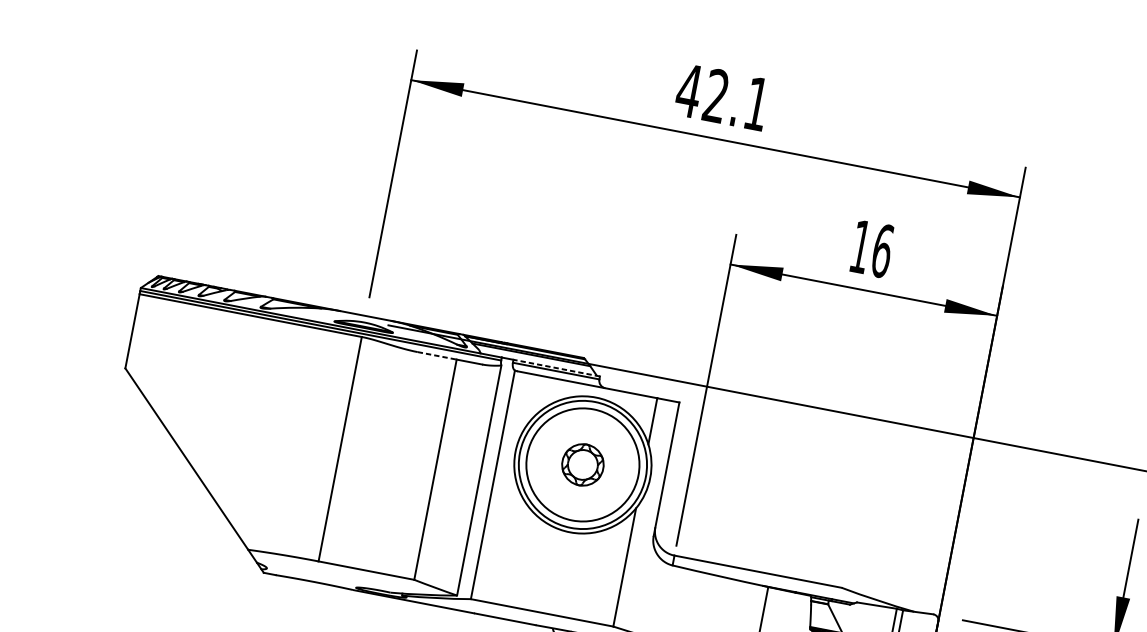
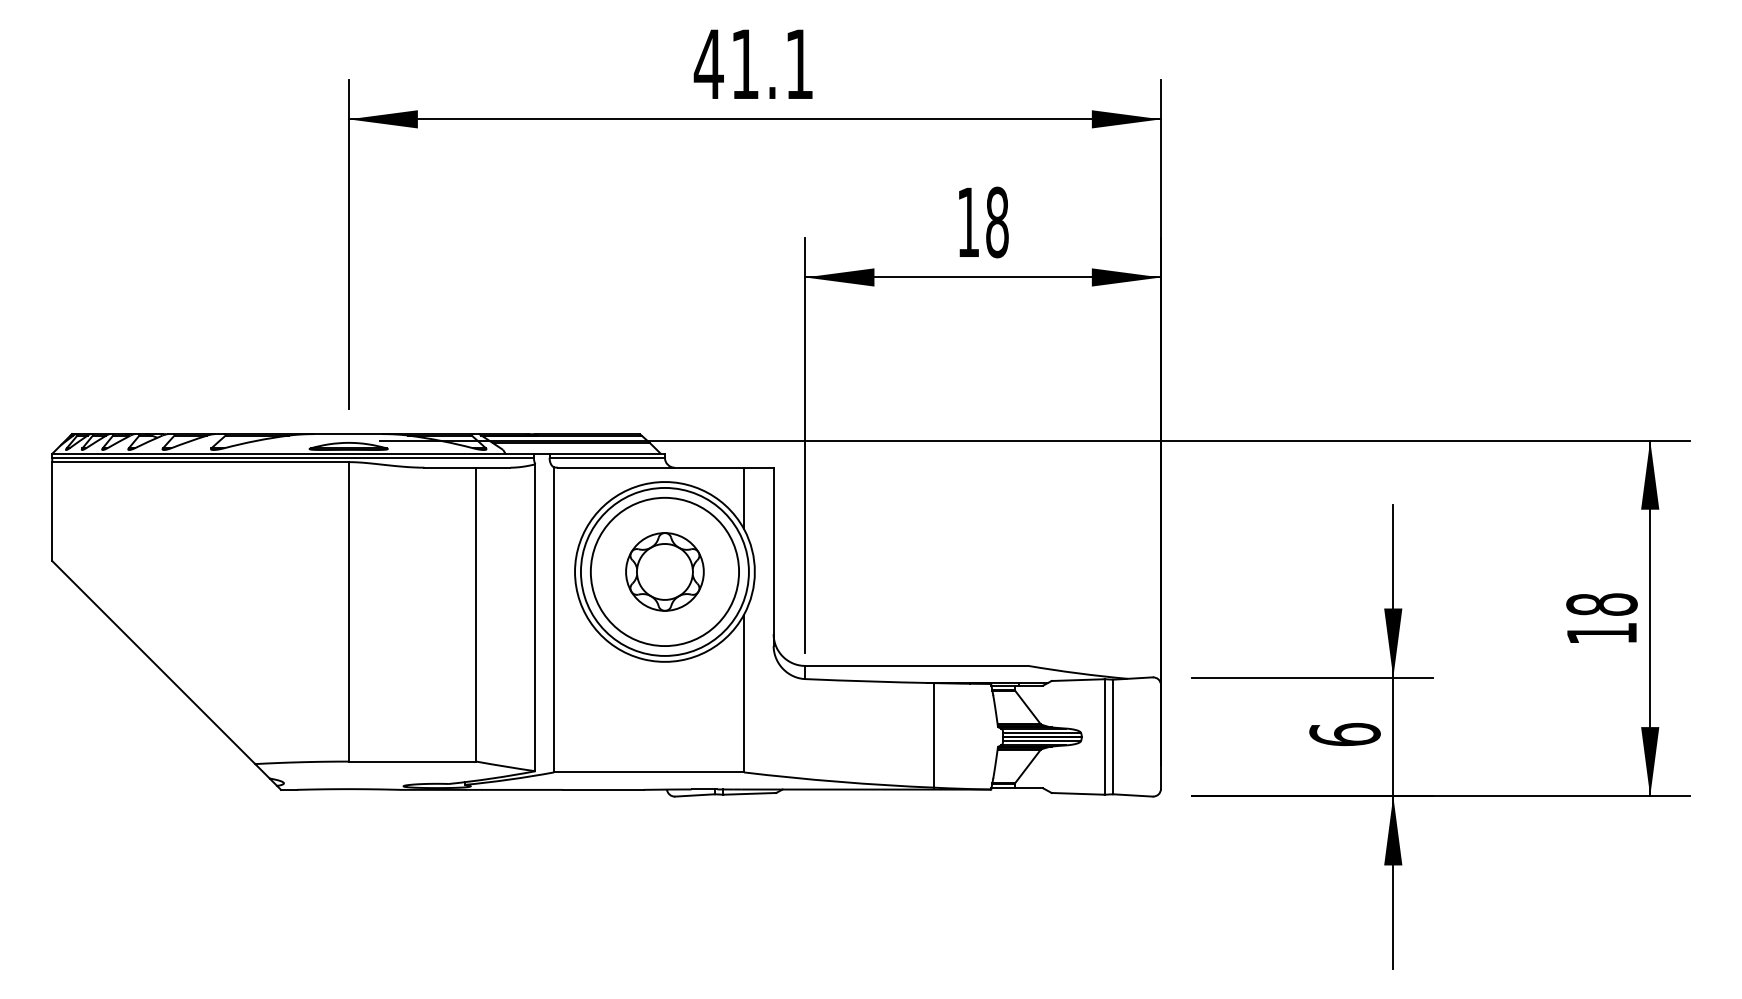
text: (715, 95) -> (744, 63), 42.1 -> 41.1
text: (882, 251) -> (997, 222), 16 -> 18
line: (437, 355) -> (450, 467), dashed -> solid
line: (556, 367) -> (607, 453), dashed -> solid
part: (582, 464) -> (664, 571), size x1.43

